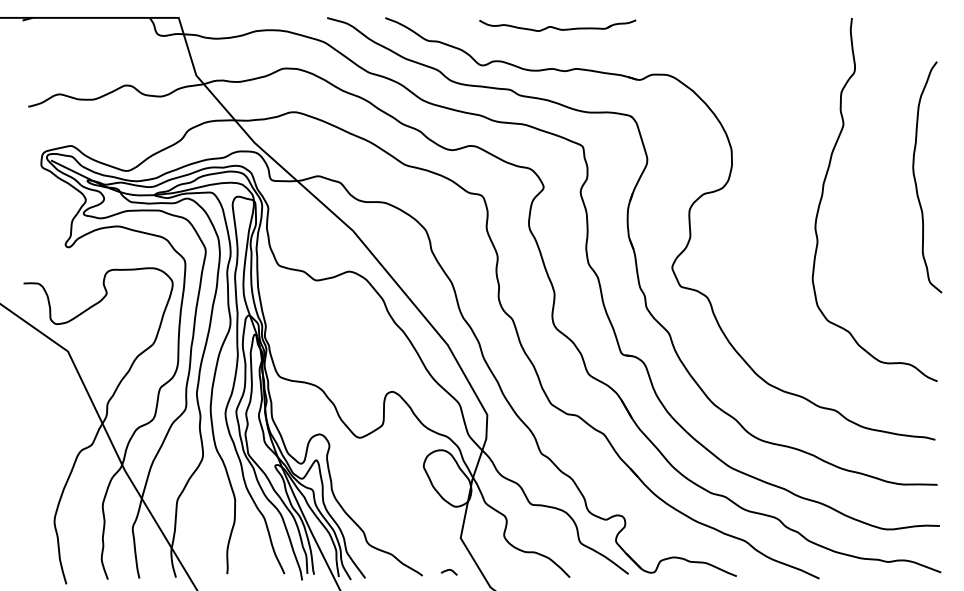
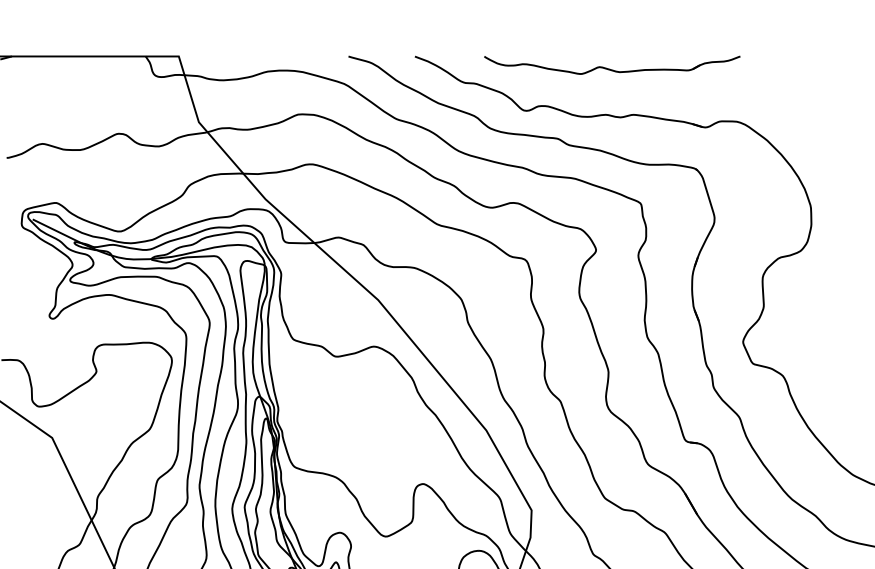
part: (557, 25) -> (611, 65), size x1.43

